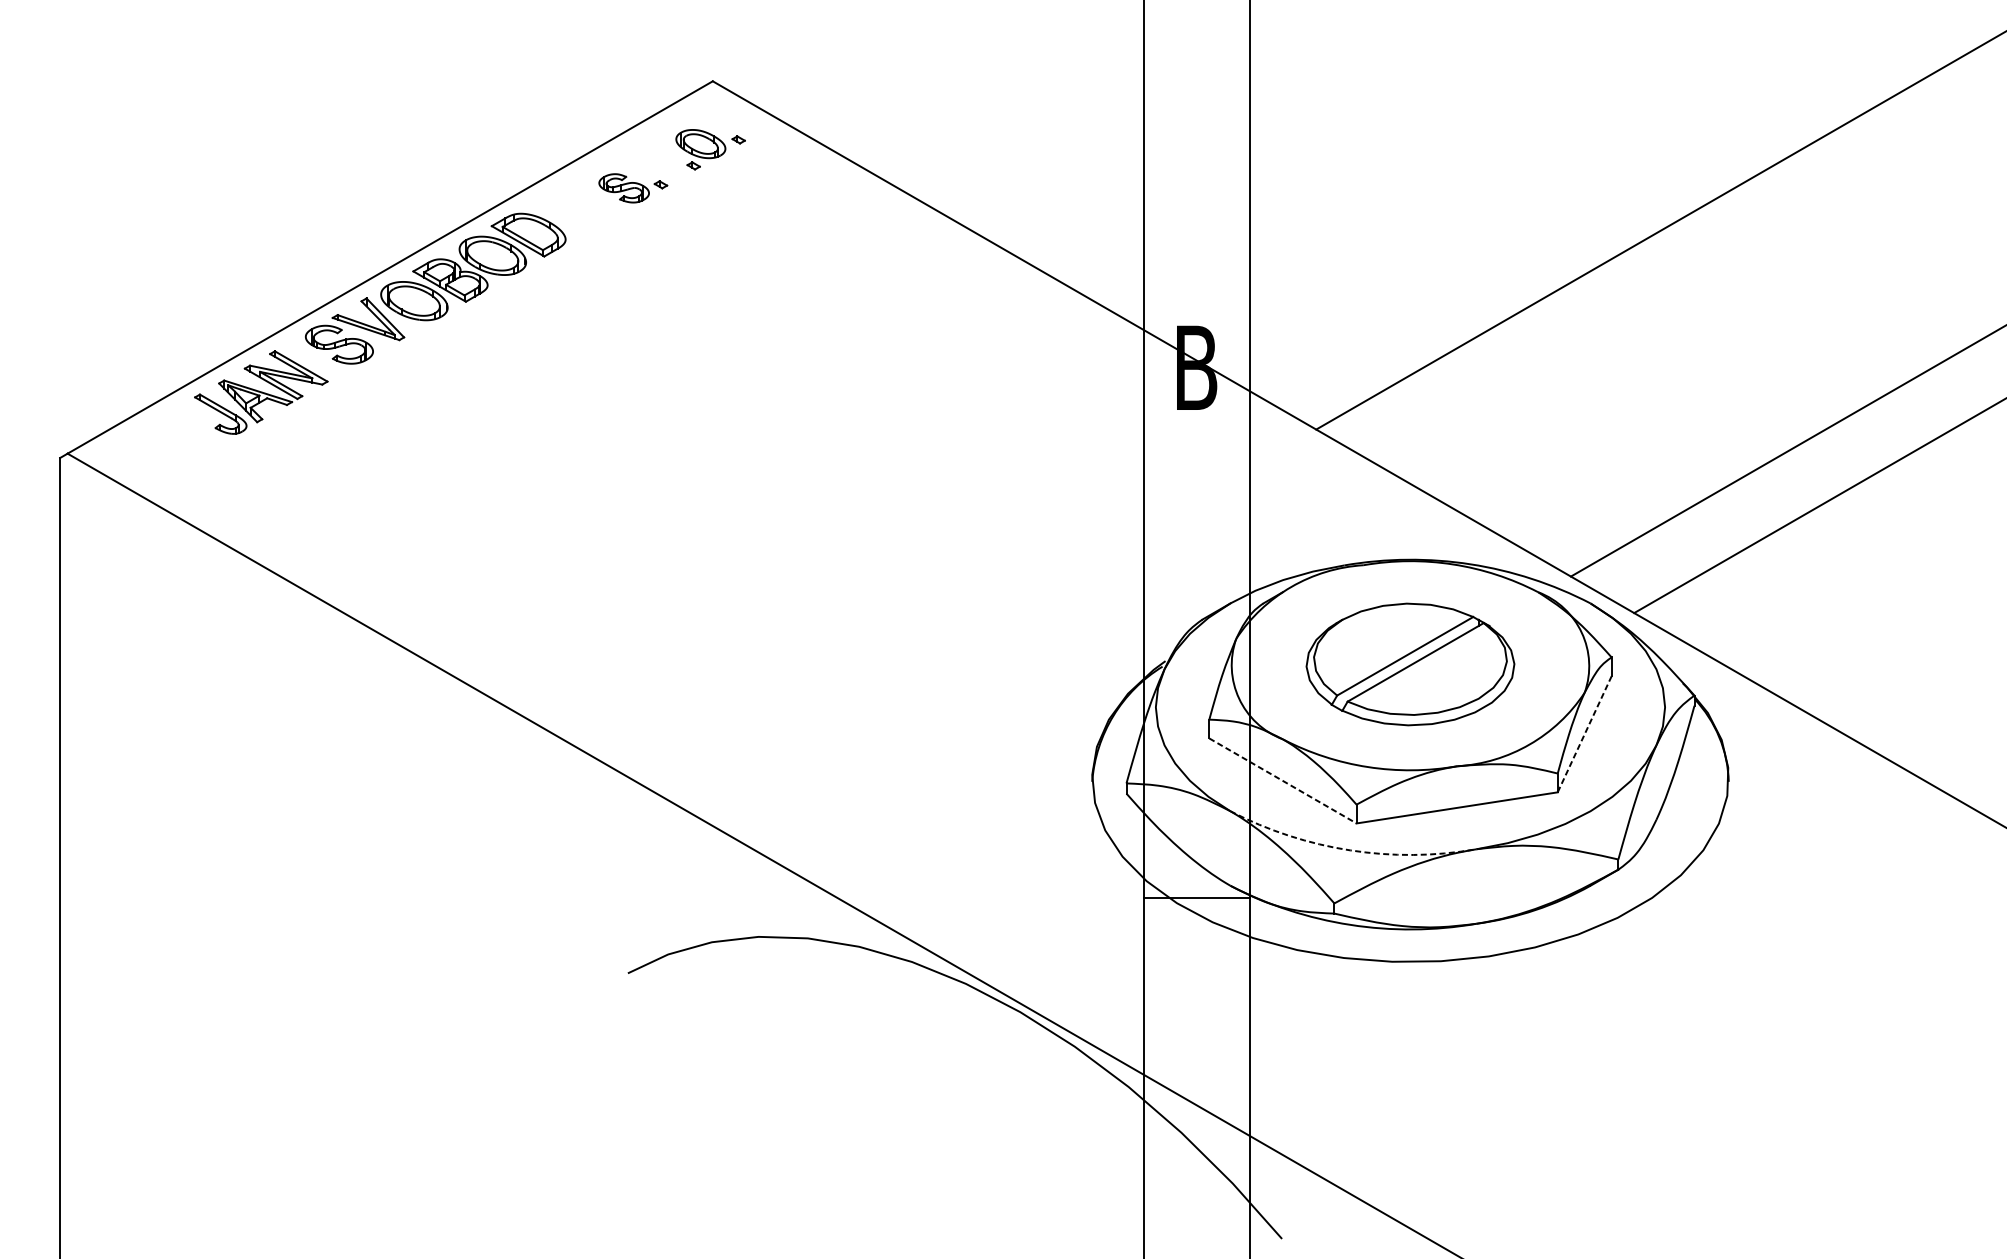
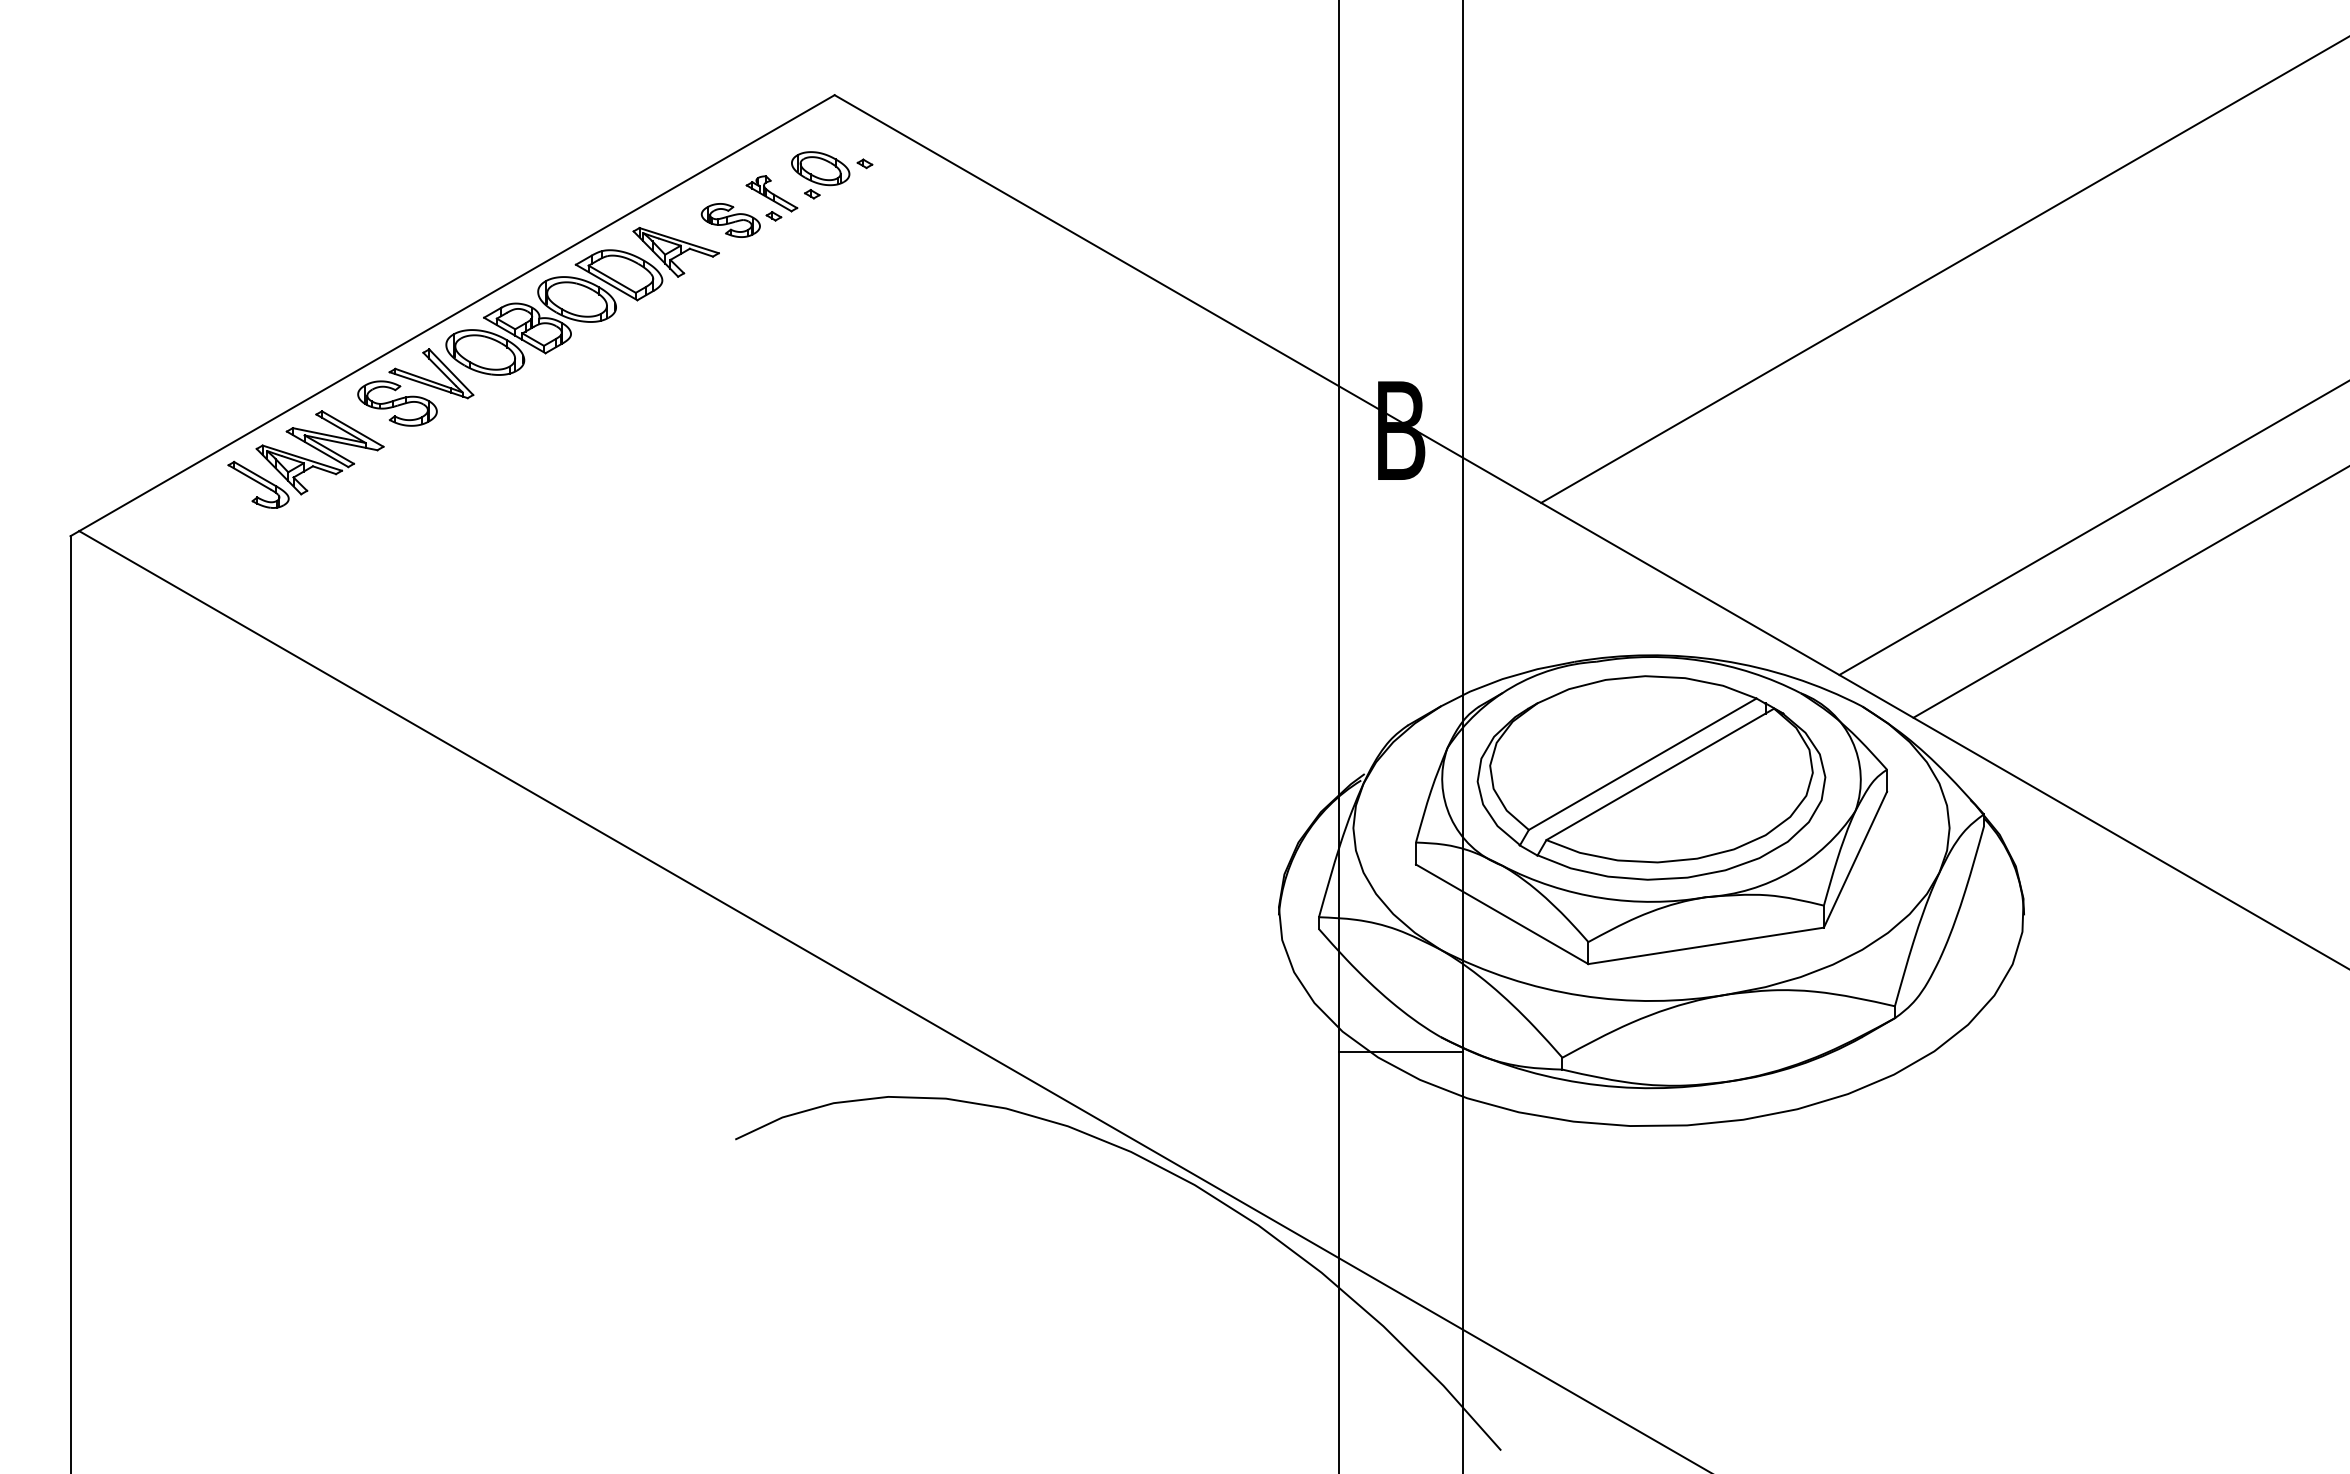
part: (658, 165) -> (771, 193), added
part: (576, 215) -> (675, 252), added
part: (1410, 664) -> (1651, 777), size x1.43
line: (1584, 734) -> (1855, 859), dashed -> solid
line: (1283, 781) -> (1502, 914), dashed -> solid
arc: (1350, 850) -> (1581, 995), dashed -> solid

